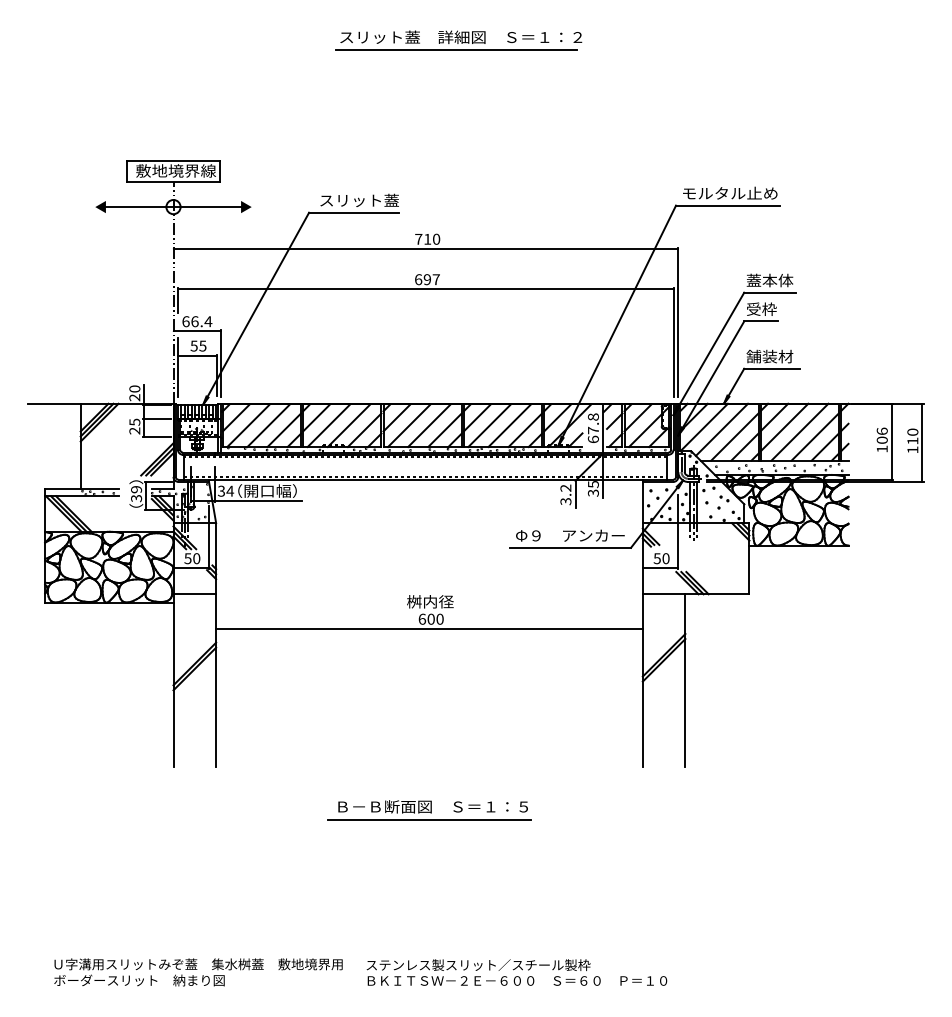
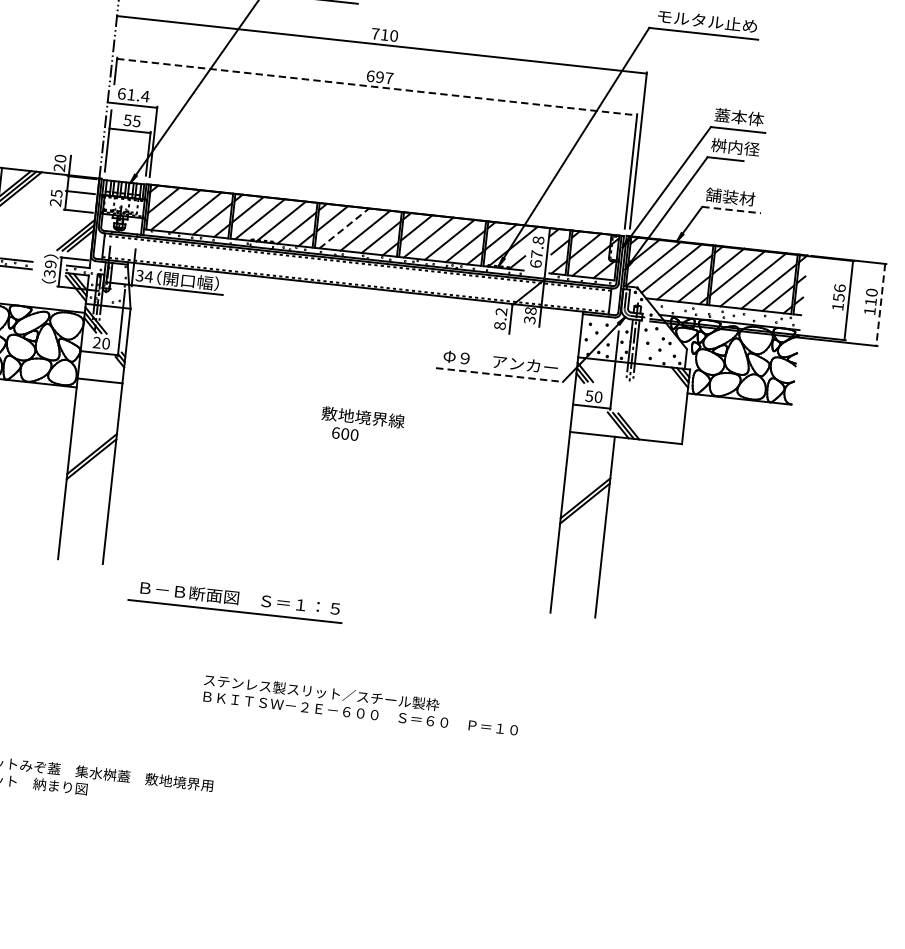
line: (425, 289) -> (376, 87), solid -> dashed
text: (769, 308) -> (735, 146), 受枠 -> 桝内径
text: (194, 321) -> (130, 94), 66.4 -> 61.4
line: (772, 368) -> (731, 209), solid -> dashed
line: (409, 425) -> (344, 228), solid -> dashed
text: (881, 439) -> (838, 296), 106 -> 156
line: (922, 443) -> (880, 305), solid -> dashed
text: (592, 484) -> (529, 311), 35 -> 38
text: (565, 501) -> (499, 325), 3.2 -> 8.2
line: (570, 547) -> (499, 374), solid -> dashed
text: (187, 558) -> (96, 342), 50 -> 20
text: (446, 601) -> (363, 417), 桝内径 -> 敷地境界線
line: (429, 628) -> (342, 443), removed
part: (429, 810) -> (236, 601), moved
text: (516, 972) -> (360, 704), moved

